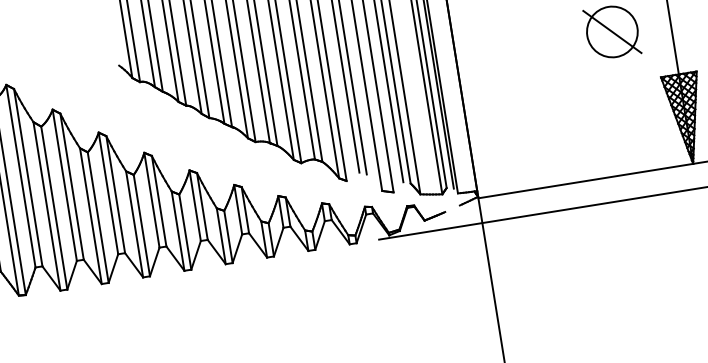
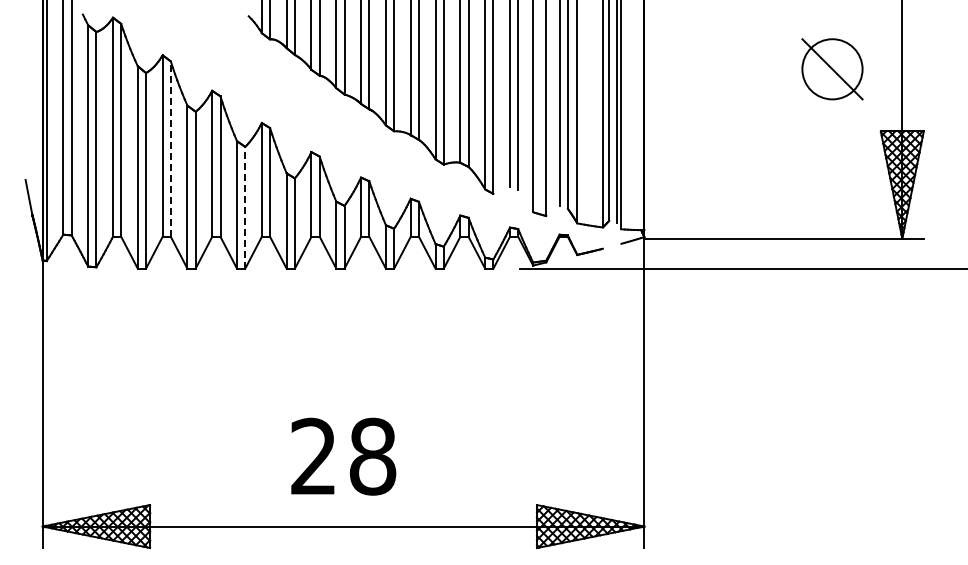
line: (71, 187) -> (170, 149), solid -> dashed
line: (141, 225) -> (245, 207), solid -> dashed

